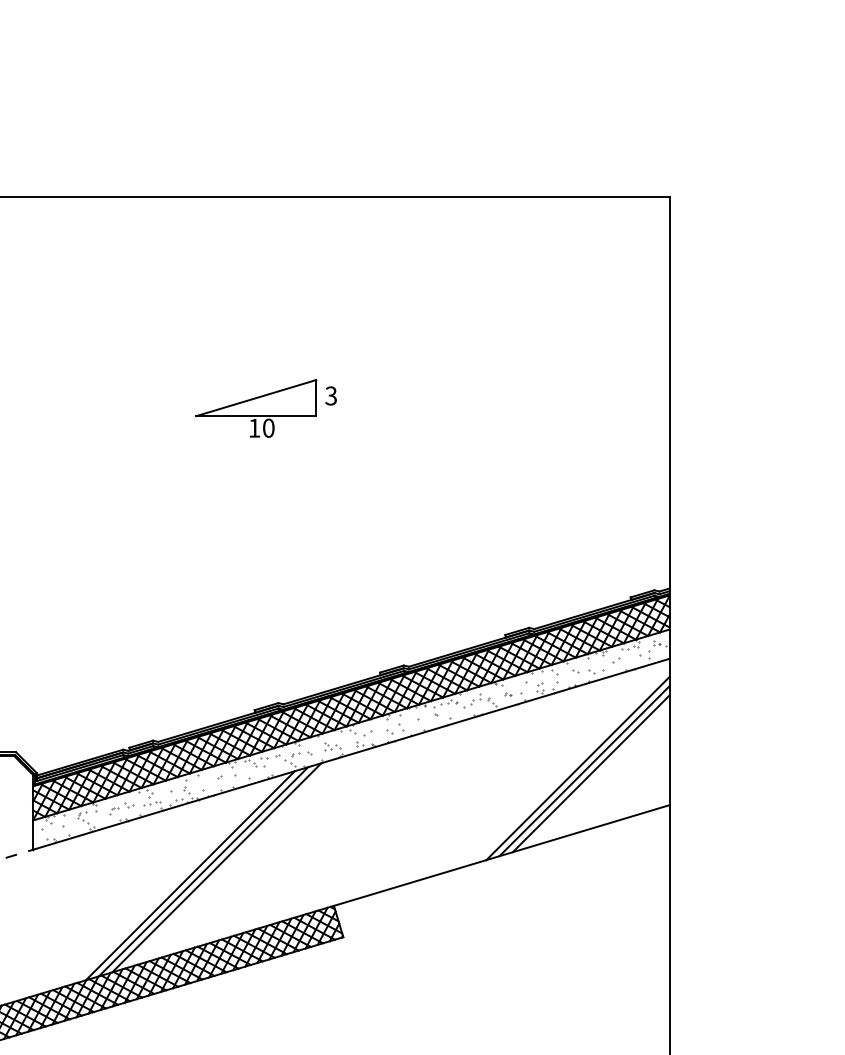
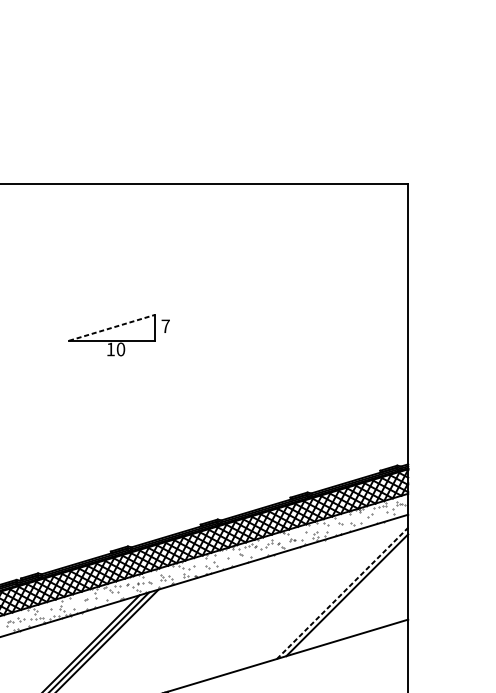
text: (331, 395) -> (165, 326), 3 -> 7
line: (256, 398) -> (112, 328), solid -> dashed
line: (577, 768) -> (342, 593), solid -> dashed
line: (590, 773) -> (351, 596), removed

